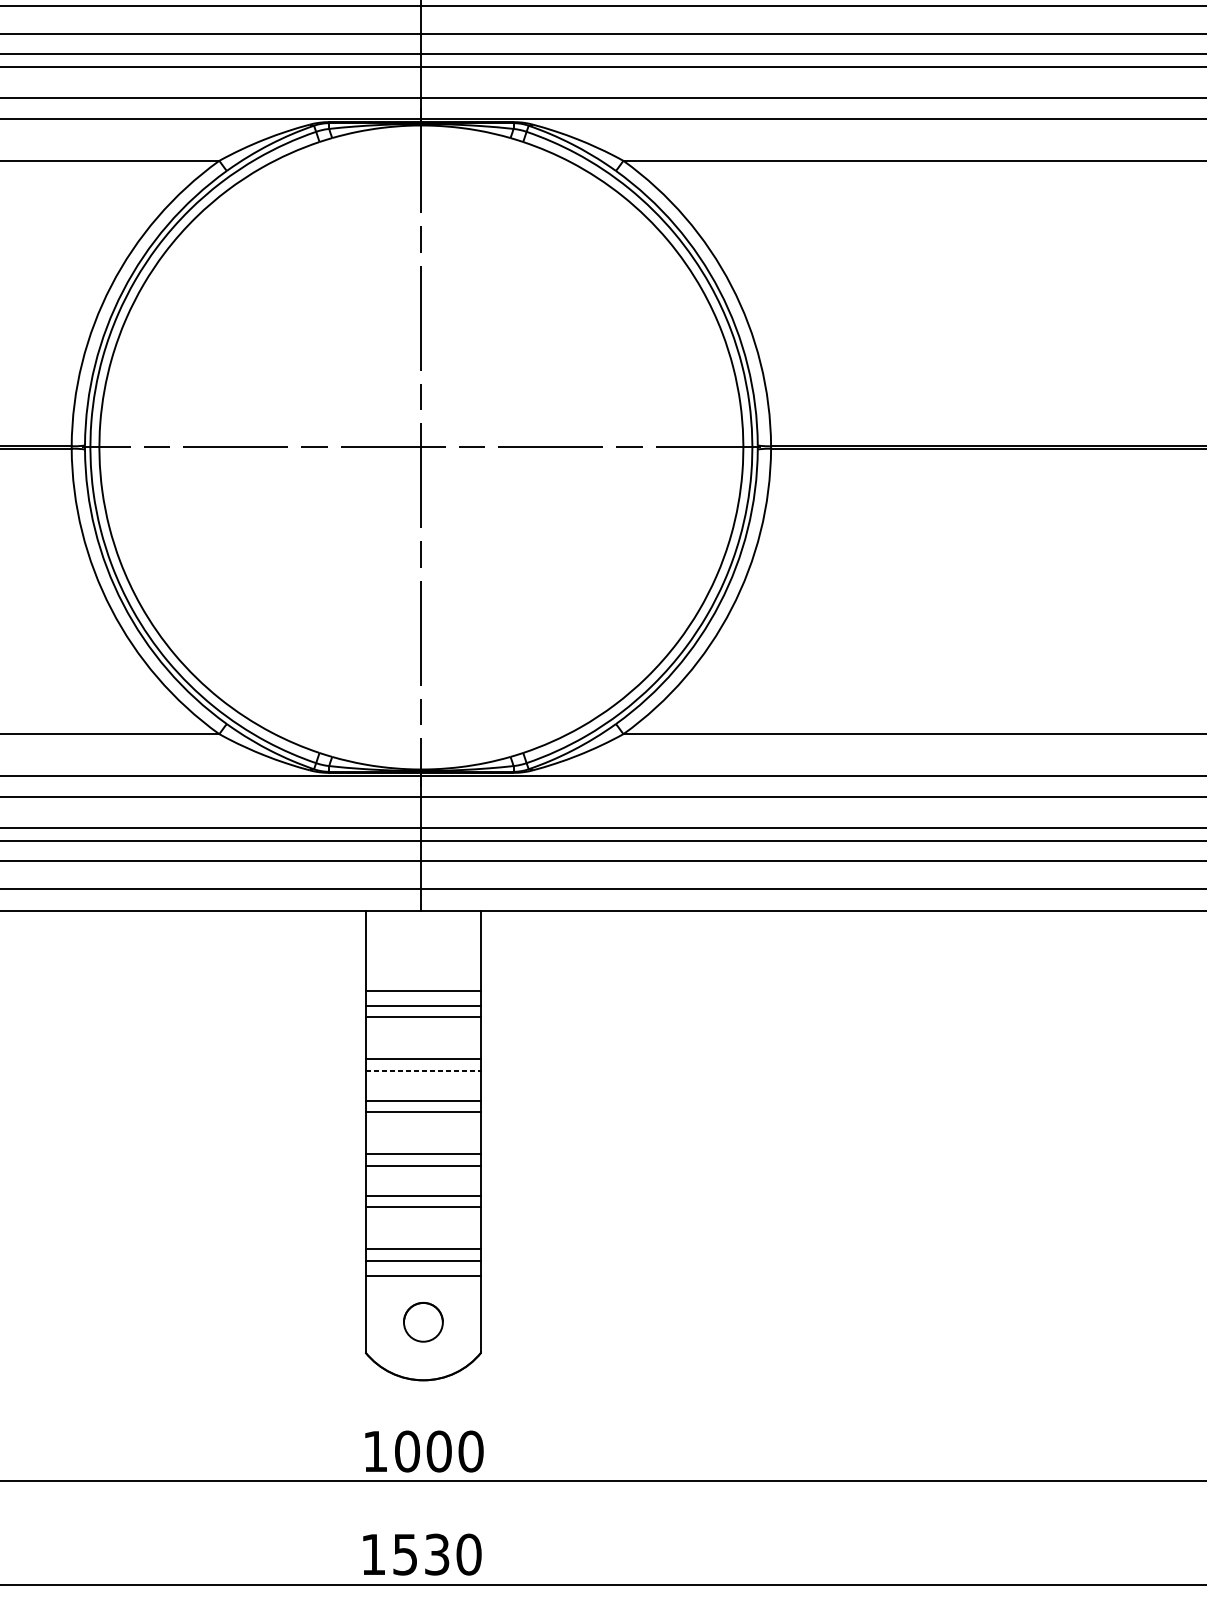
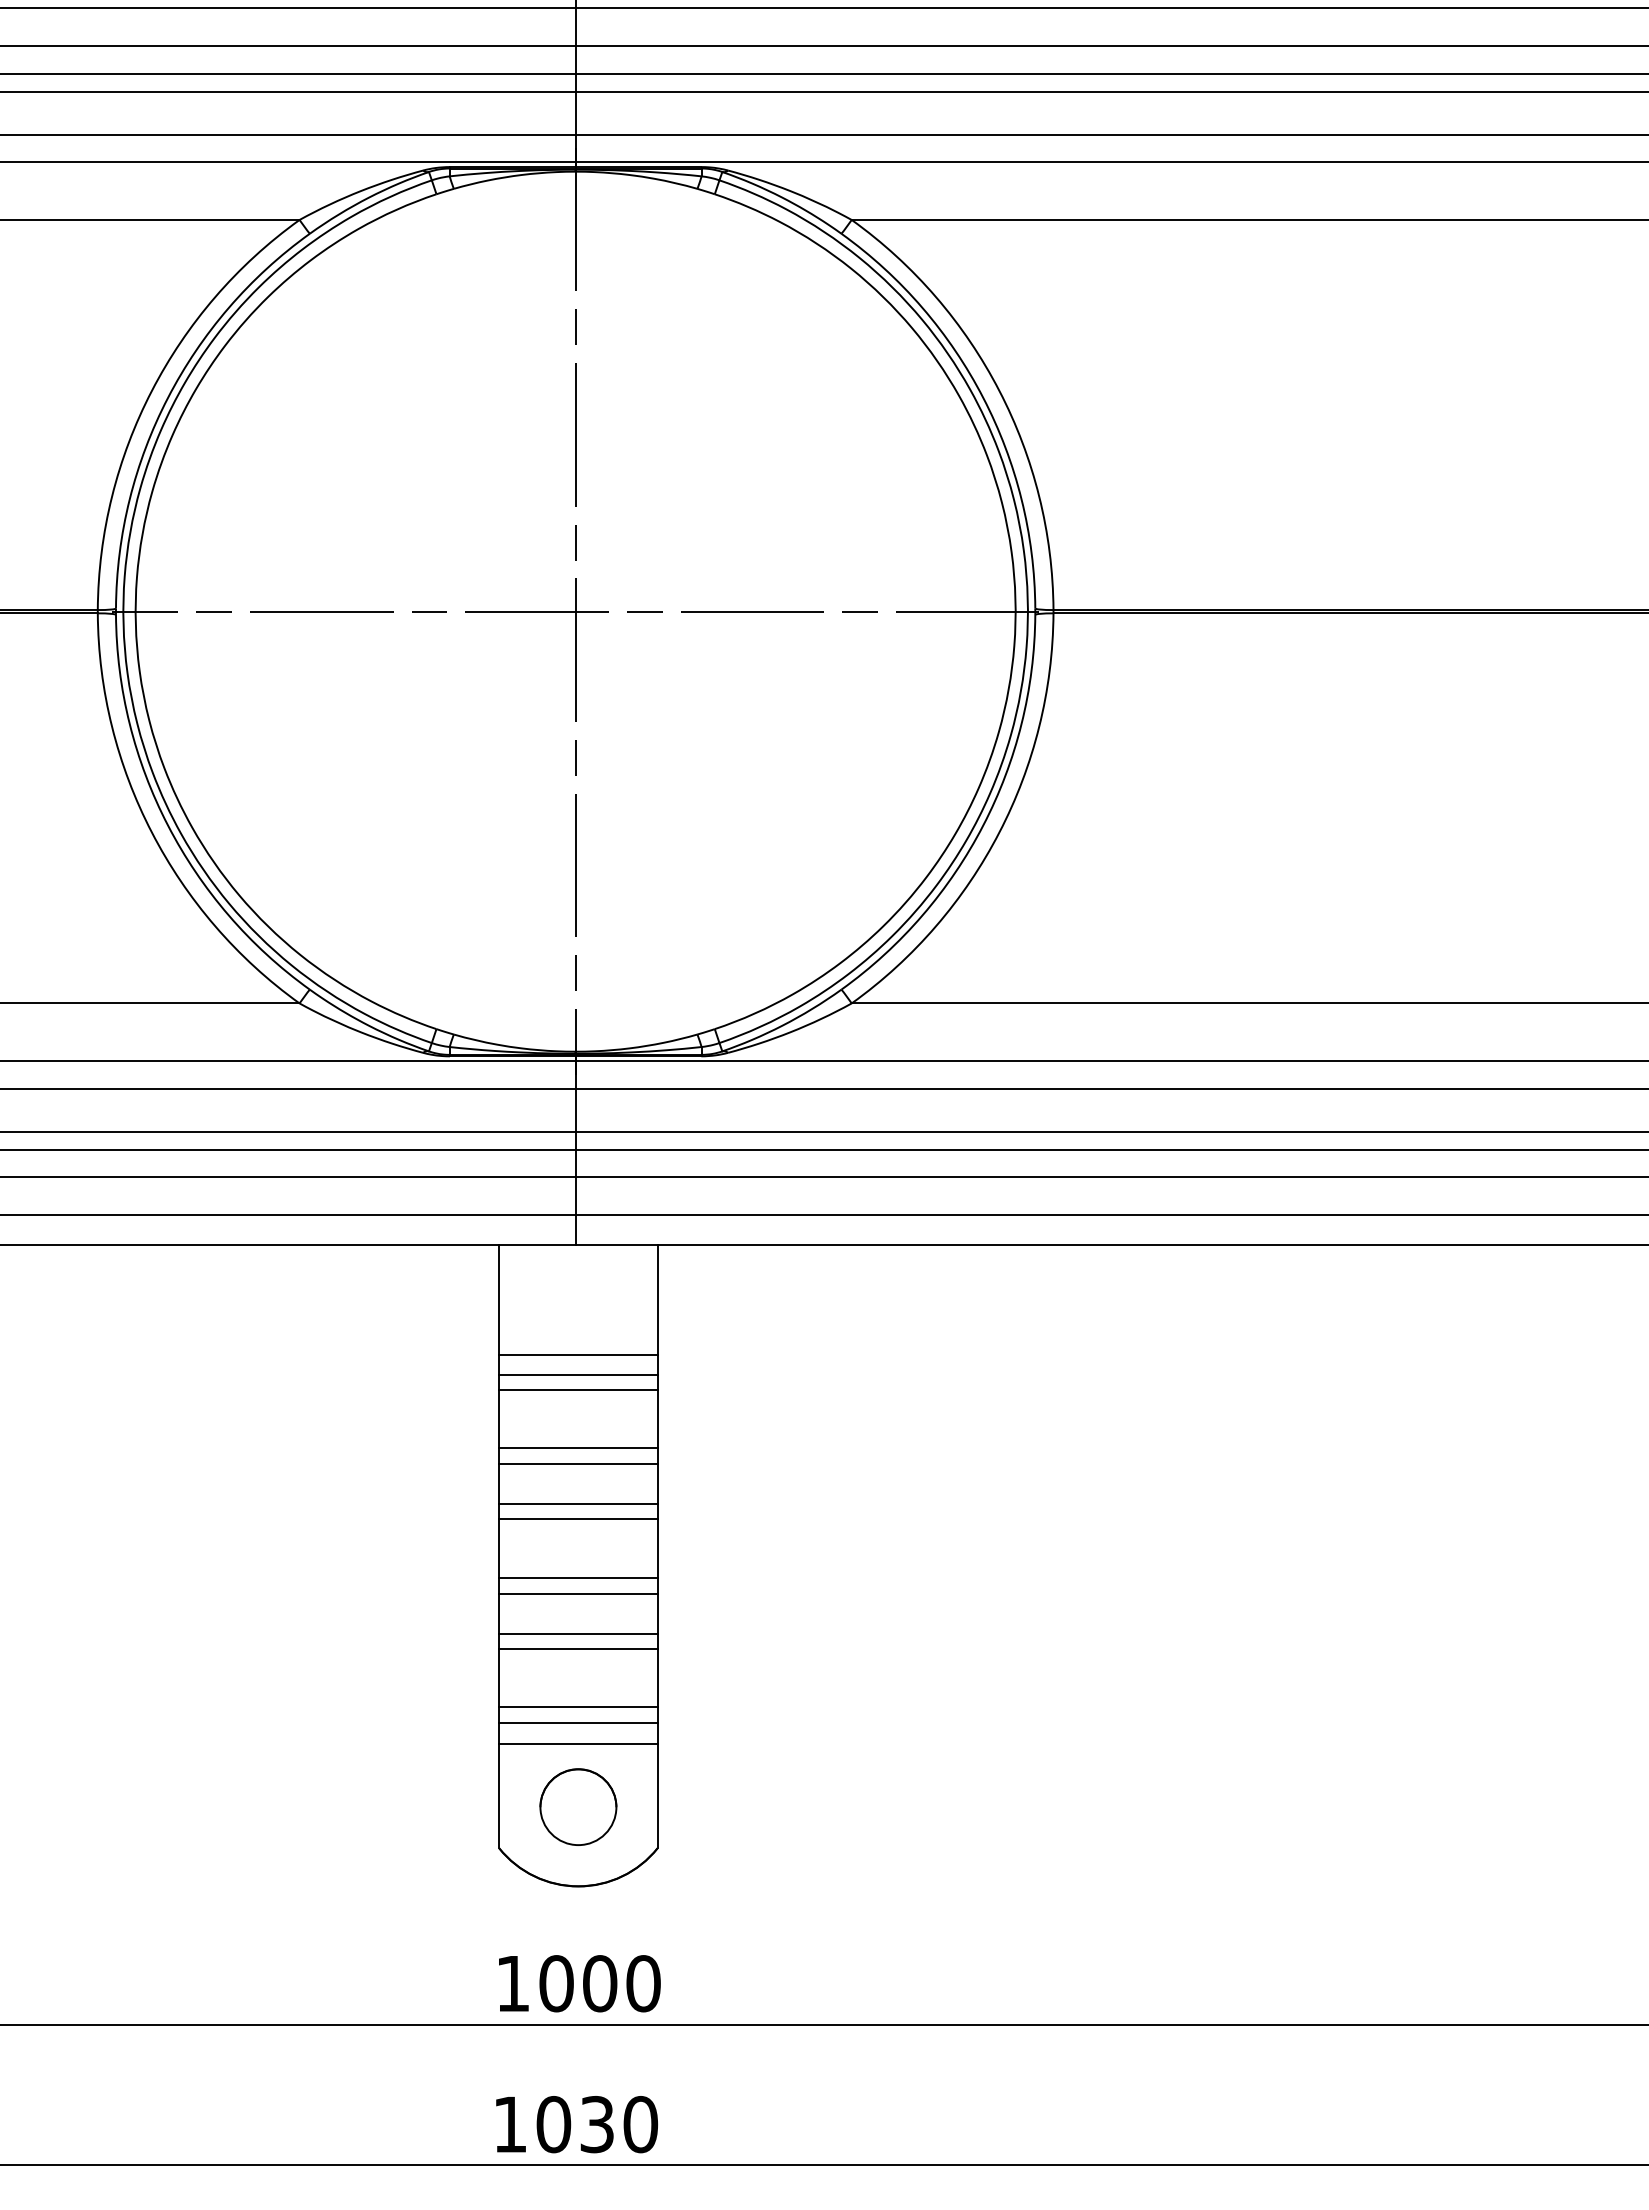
line: (423, 1070) -> (578, 1463), dashed -> solid
part: (423, 1321) -> (578, 1806), size x1.43
text: (405, 1554) -> (553, 2124), 1530 -> 1030

